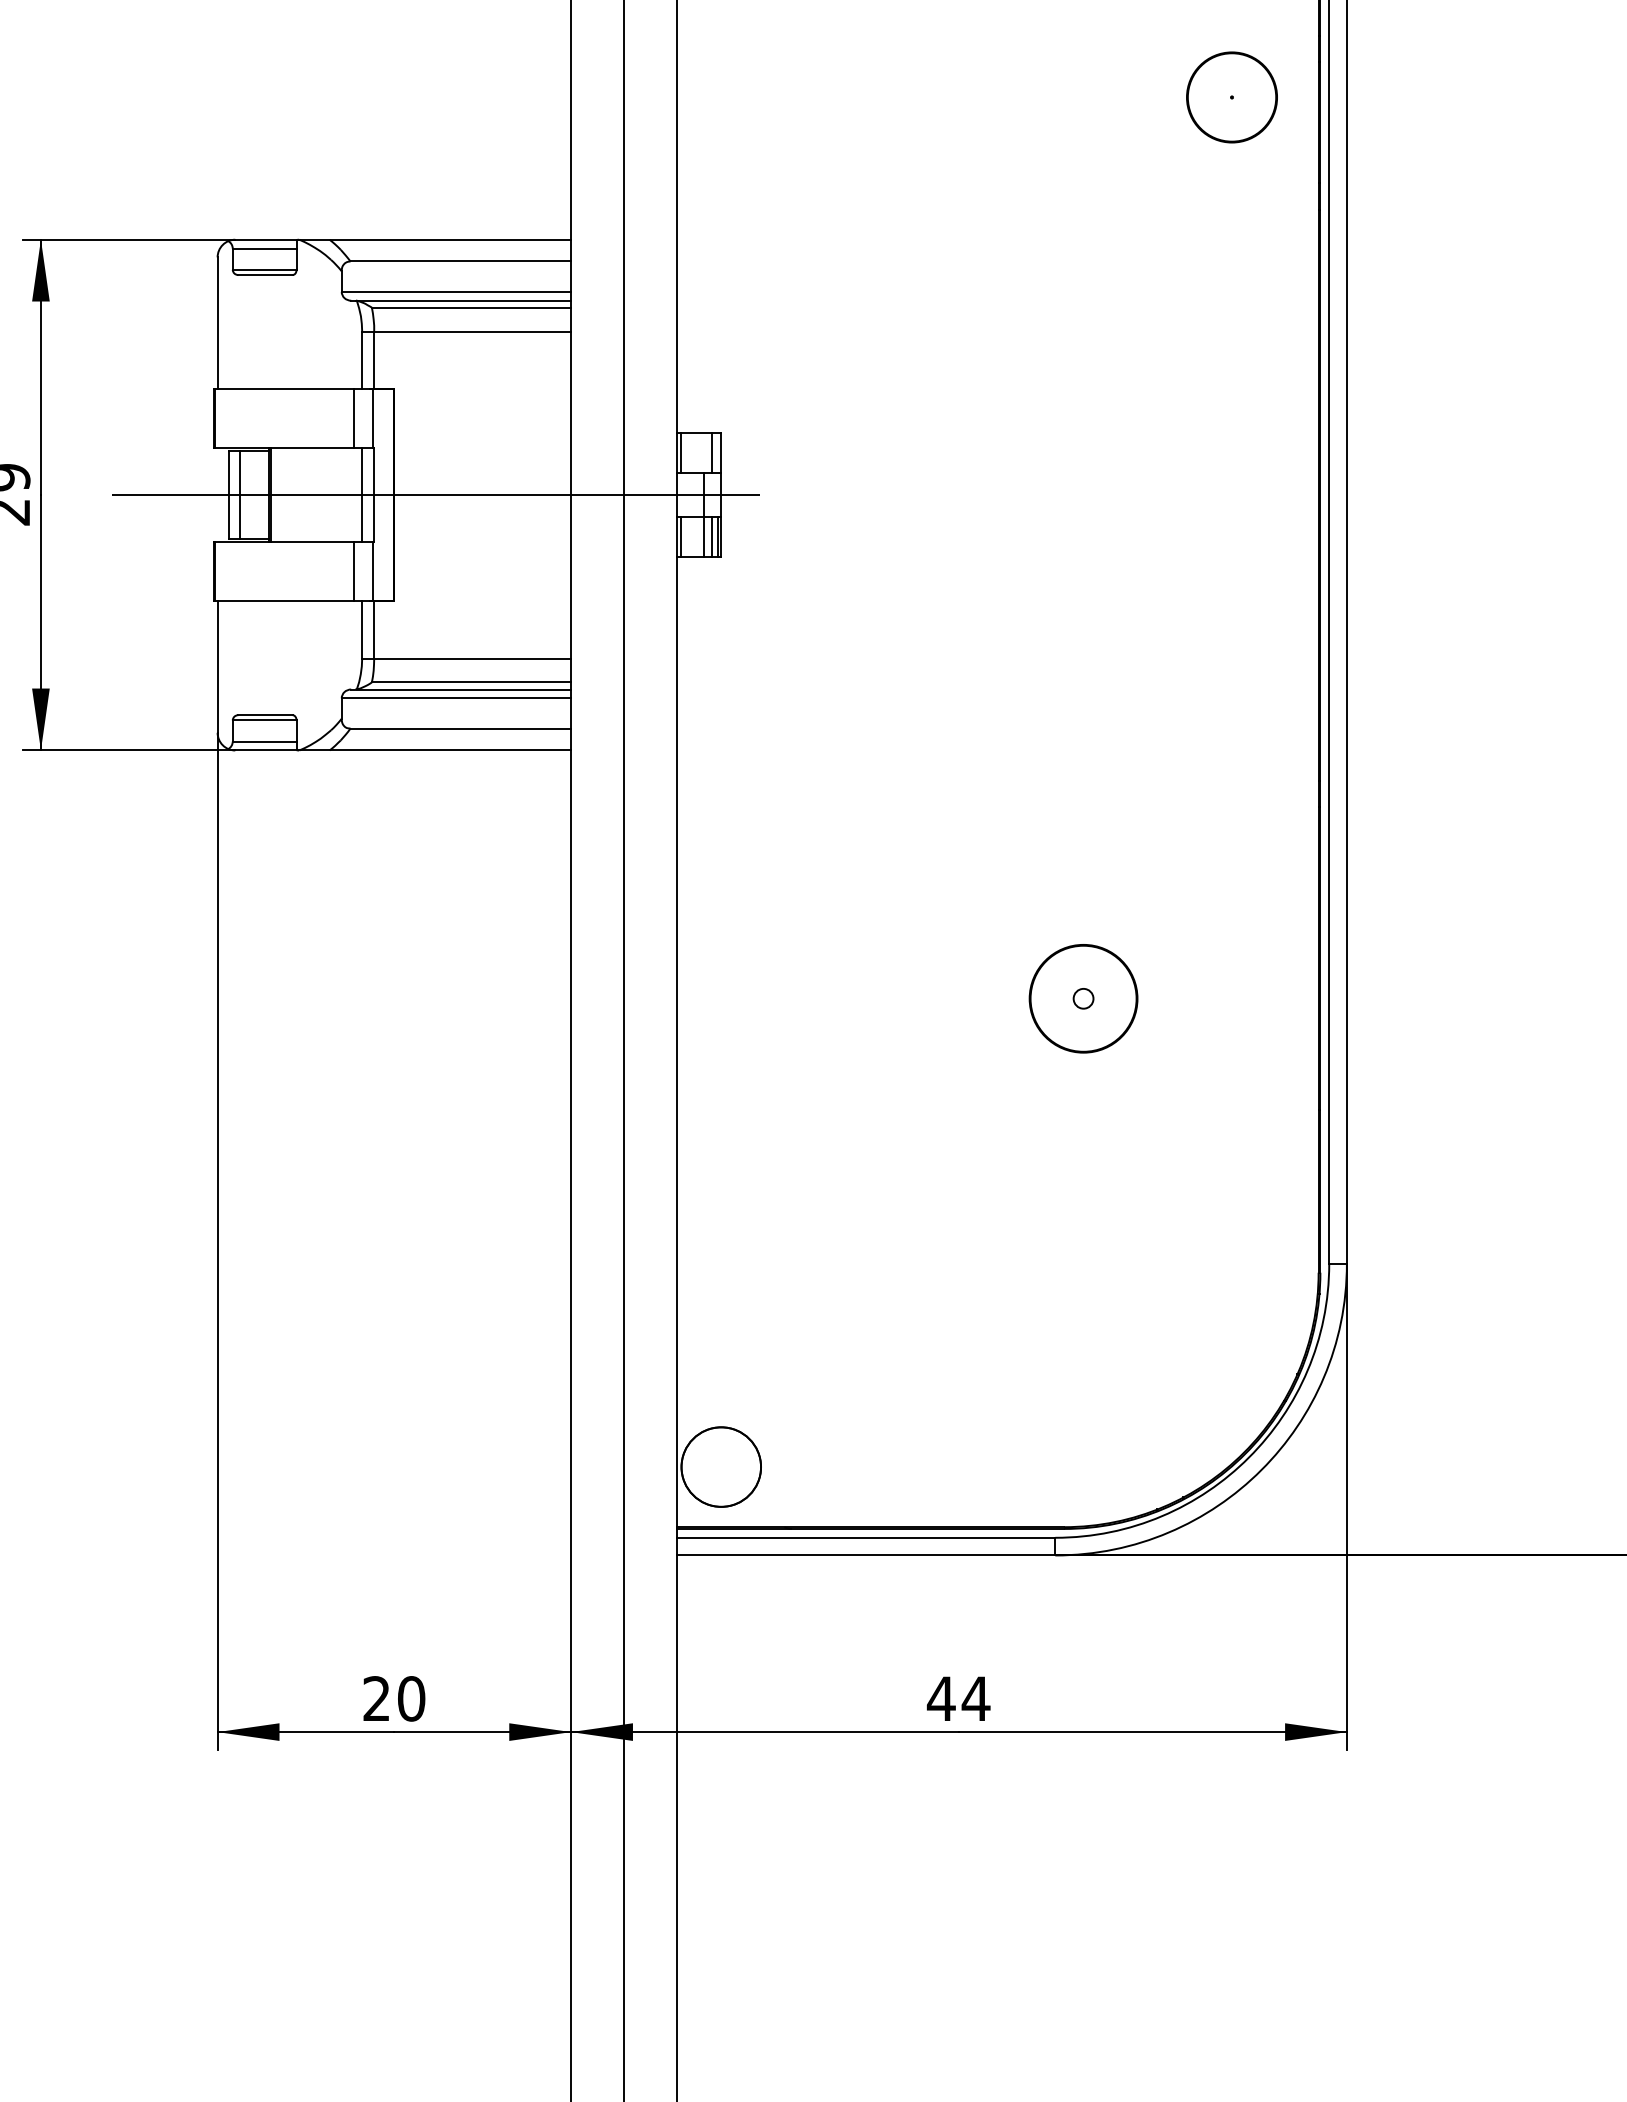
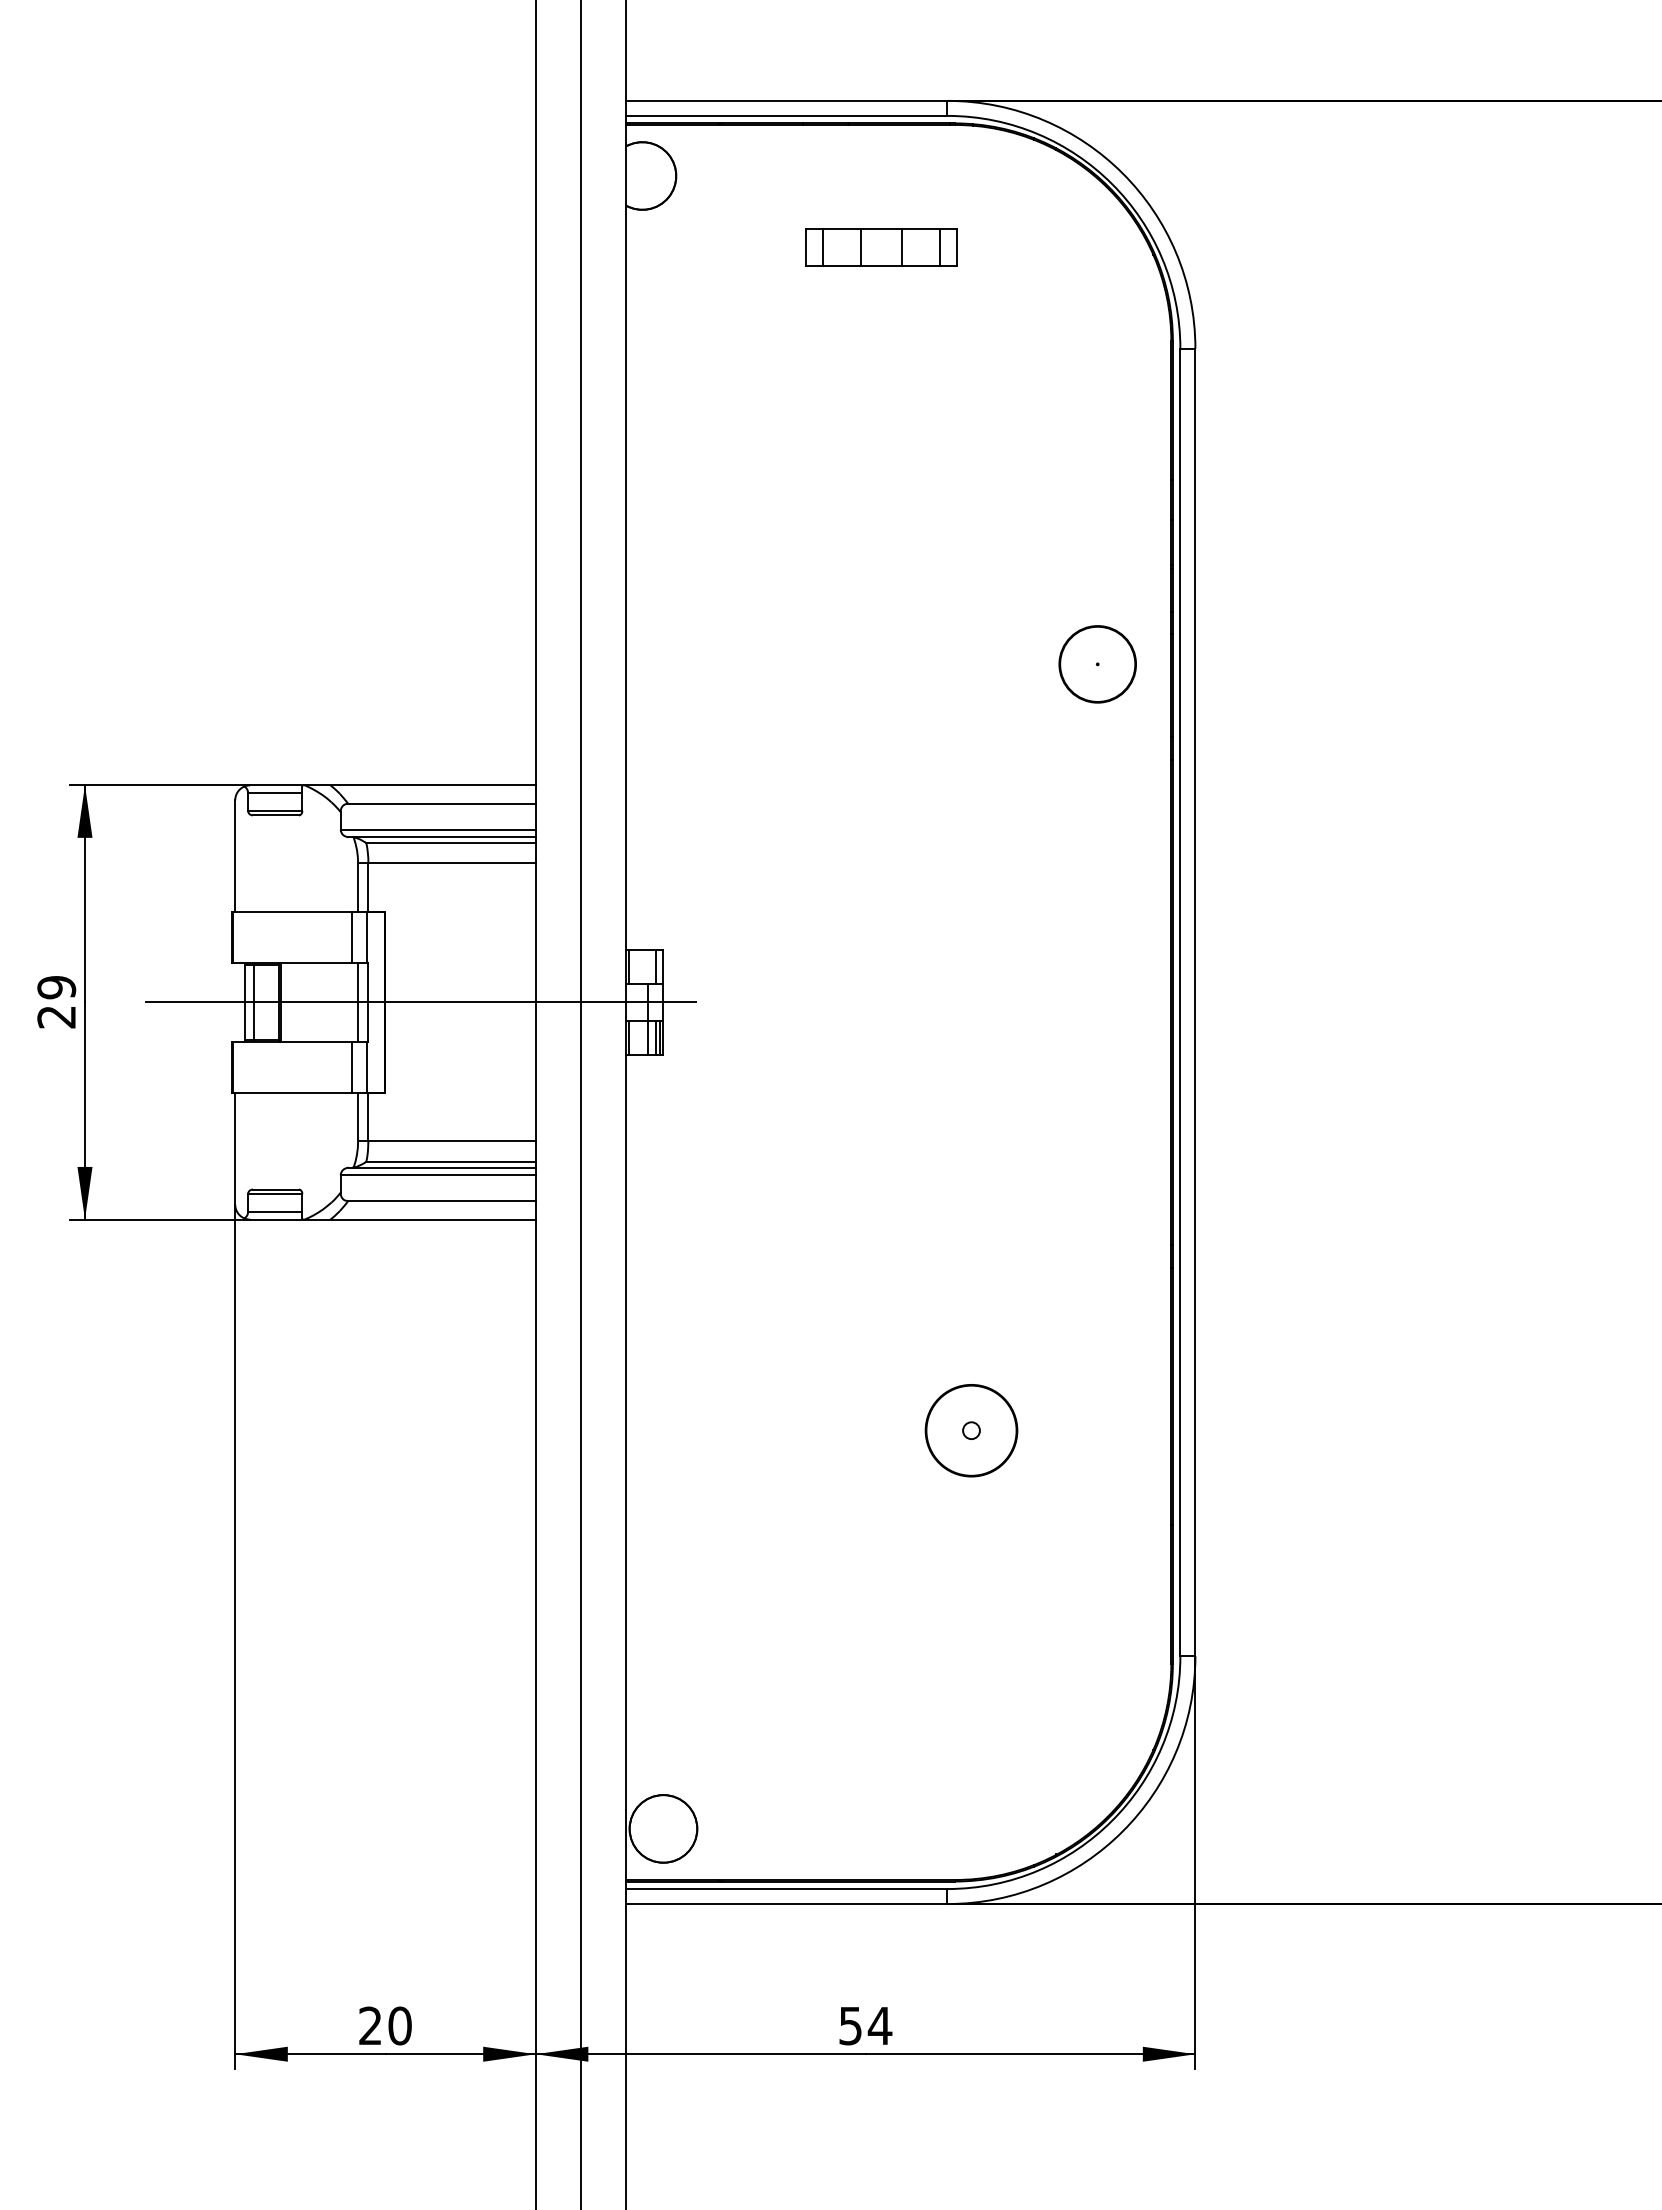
text: (941, 1699) -> (850, 2026), 44 -> 54

